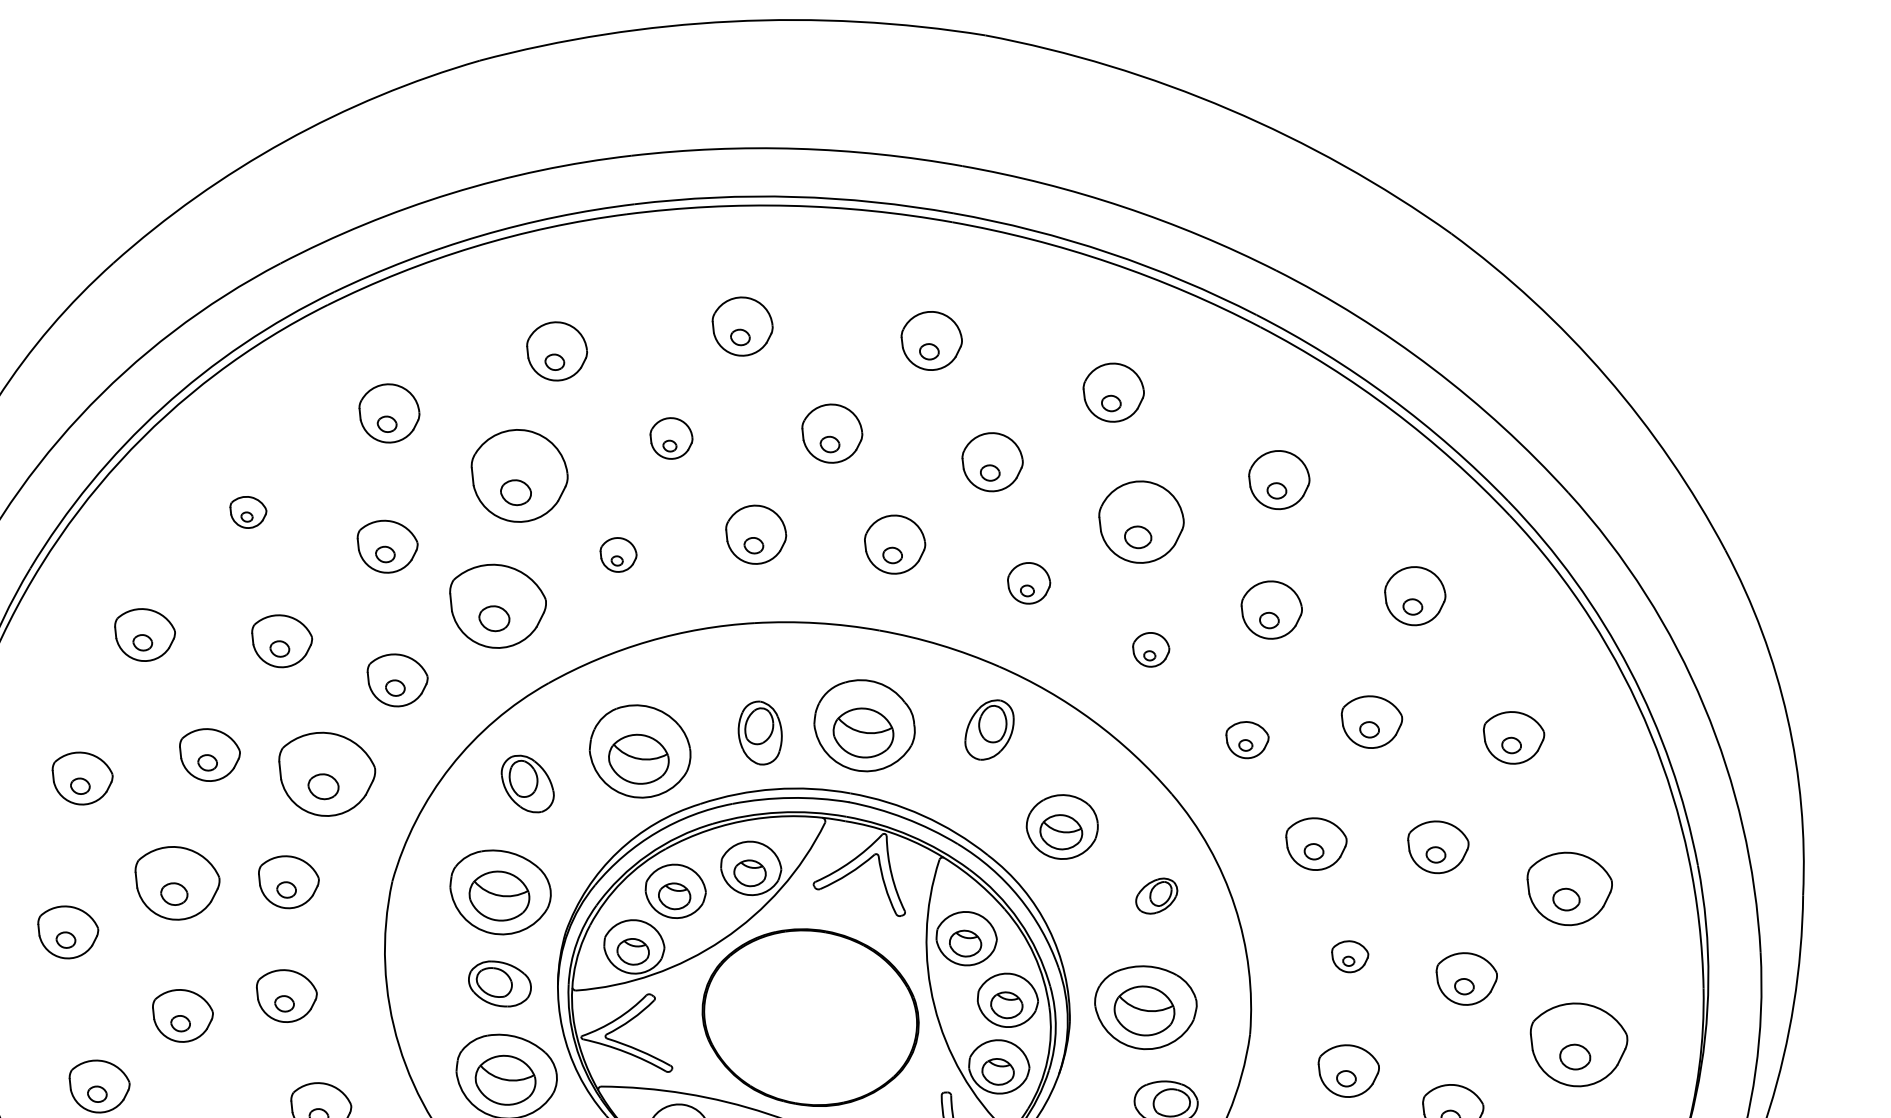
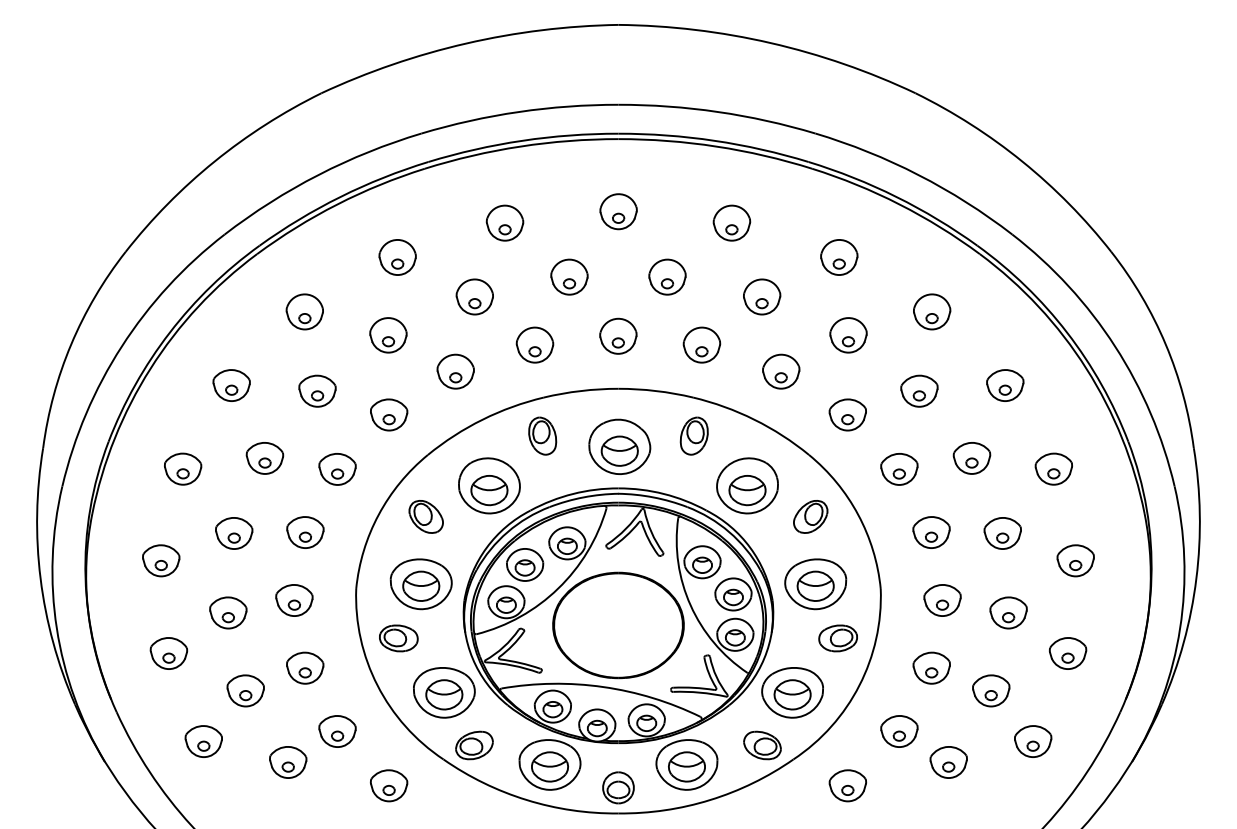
part: (670, 437) -> (474, 296), size x1.43
part: (518, 476) -> (388, 335), size x0.62
part: (247, 512) -> (231, 385), size x1.67
part: (1141, 521) -> (762, 296), size x0.71
part: (618, 554) -> (455, 371), size x1.67
part: (1028, 582) -> (701, 344), size x1.43
part: (497, 605) -> (389, 414), size x0.62
part: (1151, 649) -> (781, 371), size x1.67
part: (760, 731) -> (542, 435), moved
part: (1246, 739) -> (847, 414), size x1.43
part: (325, 774) -> (305, 532), size x0.62
part: (1062, 826) -> (747, 485), size x1.43
part: (176, 882) -> (228, 612), size x0.71
part: (1567, 887) -> (1053, 468), size x0.71
part: (1156, 895) -> (810, 516), size x1.43
part: (1349, 956) -> (931, 532), size x1.67
part: (499, 984) -> (398, 638), moved
part: (1576, 1044) -> (1075, 560), size x0.62

